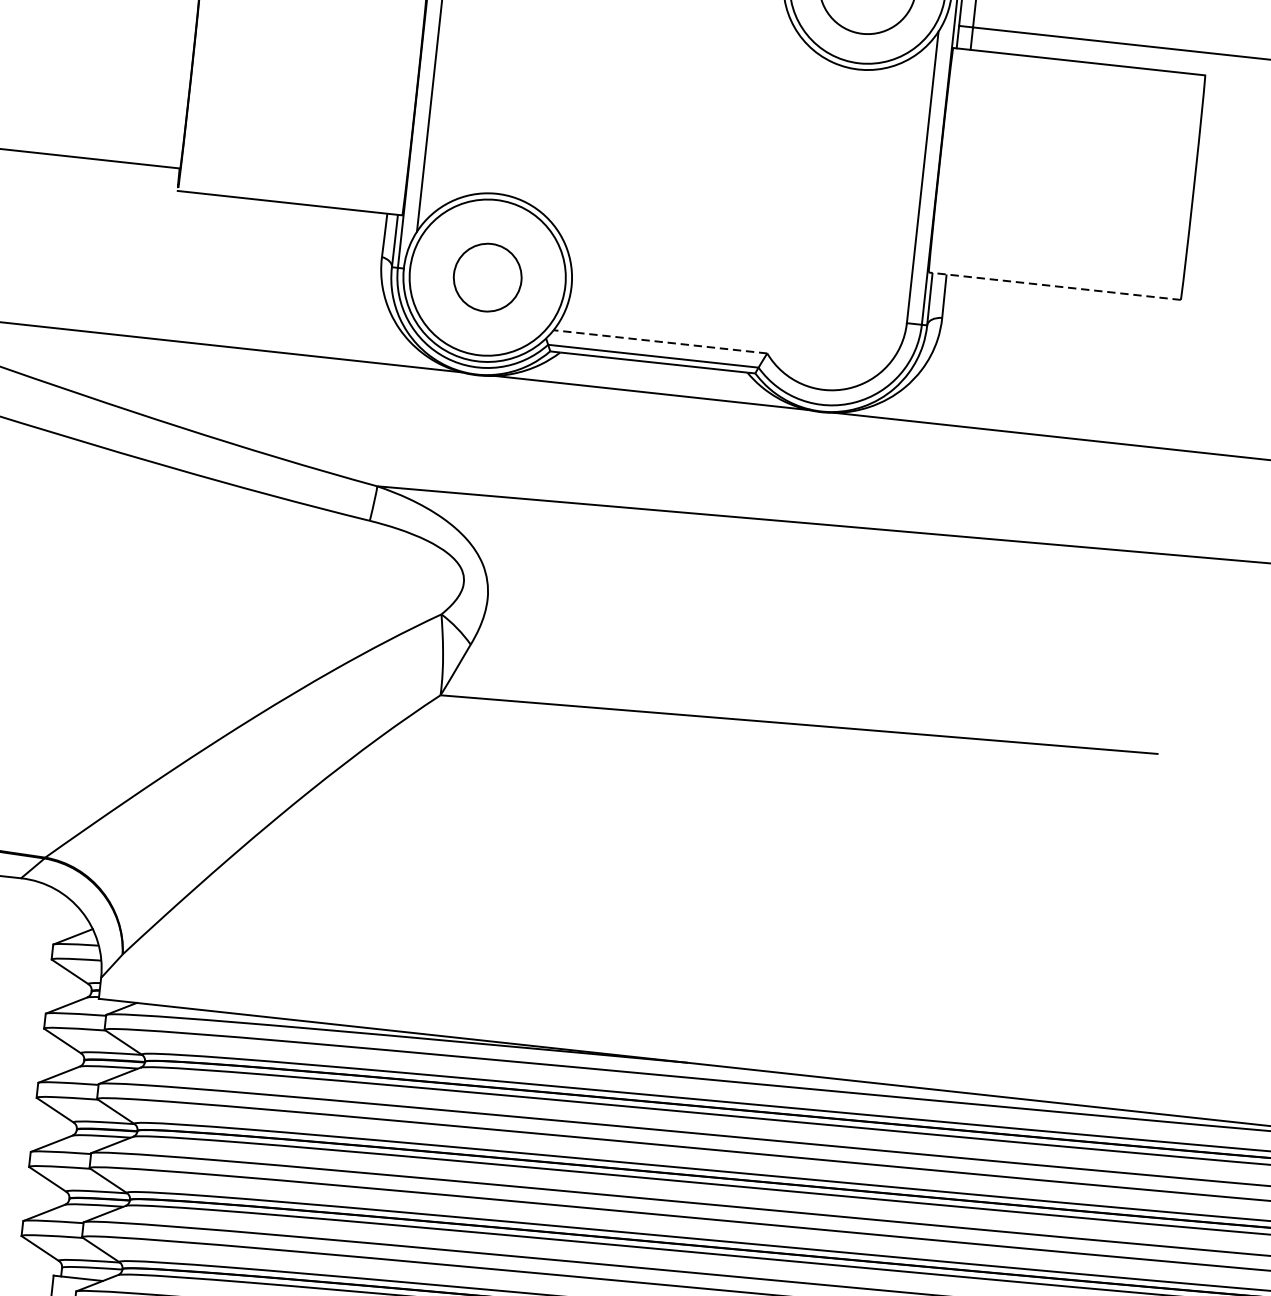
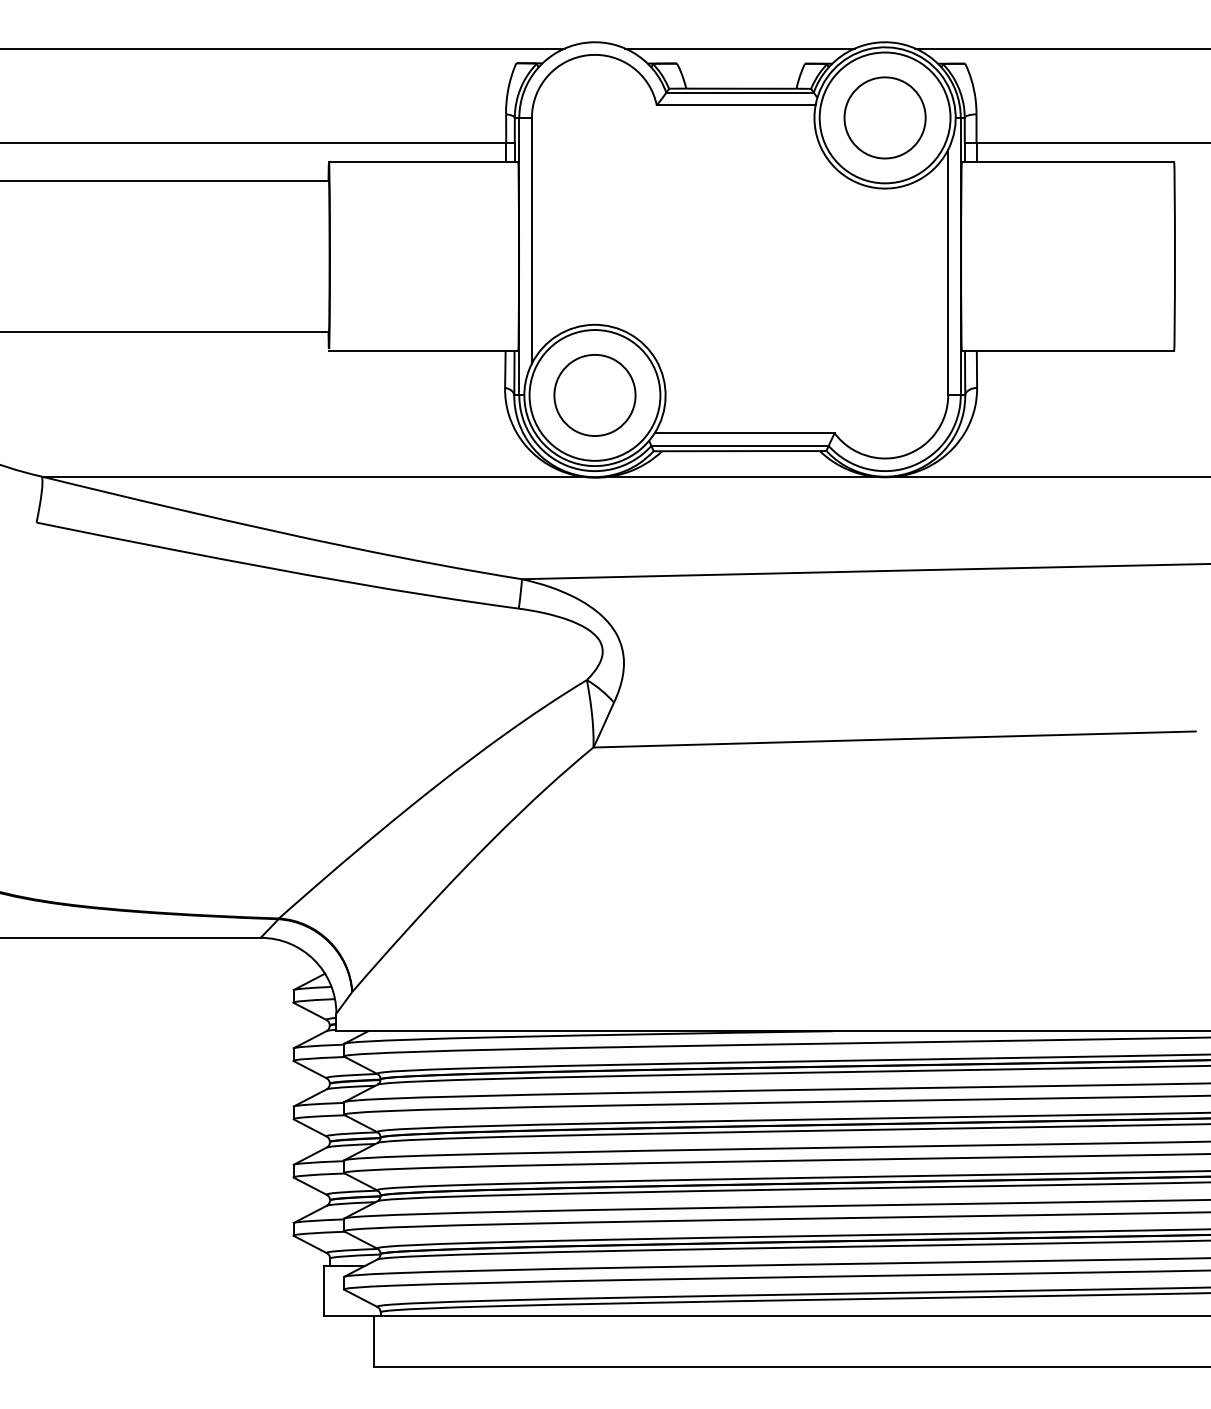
circle: (487, 277) -> (594, 395), size x1.43
line: (1054, 286) -> (1067, 351), dashed -> solid
line: (660, 342) -> (744, 433), dashed -> solid

